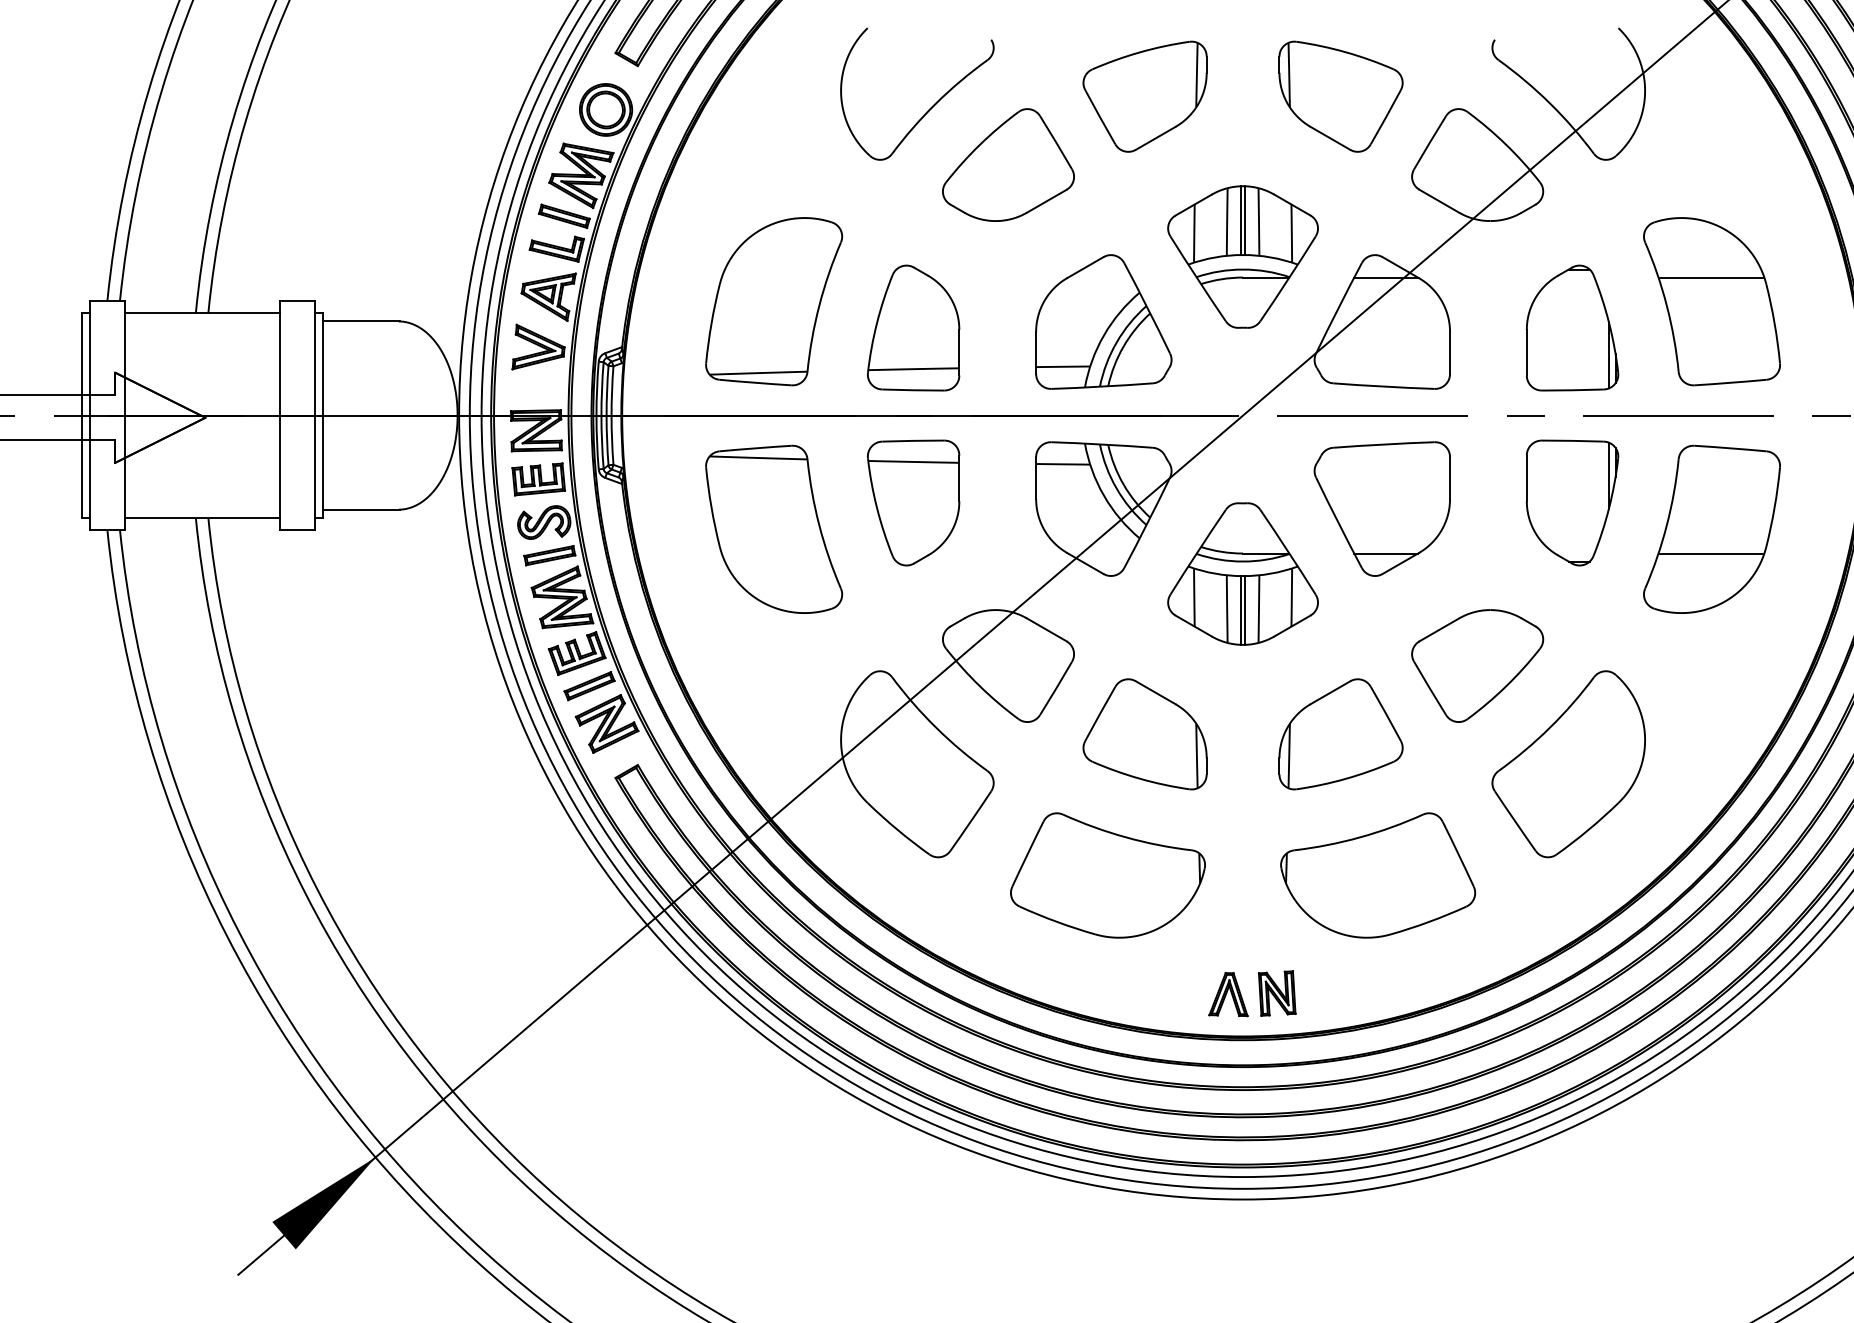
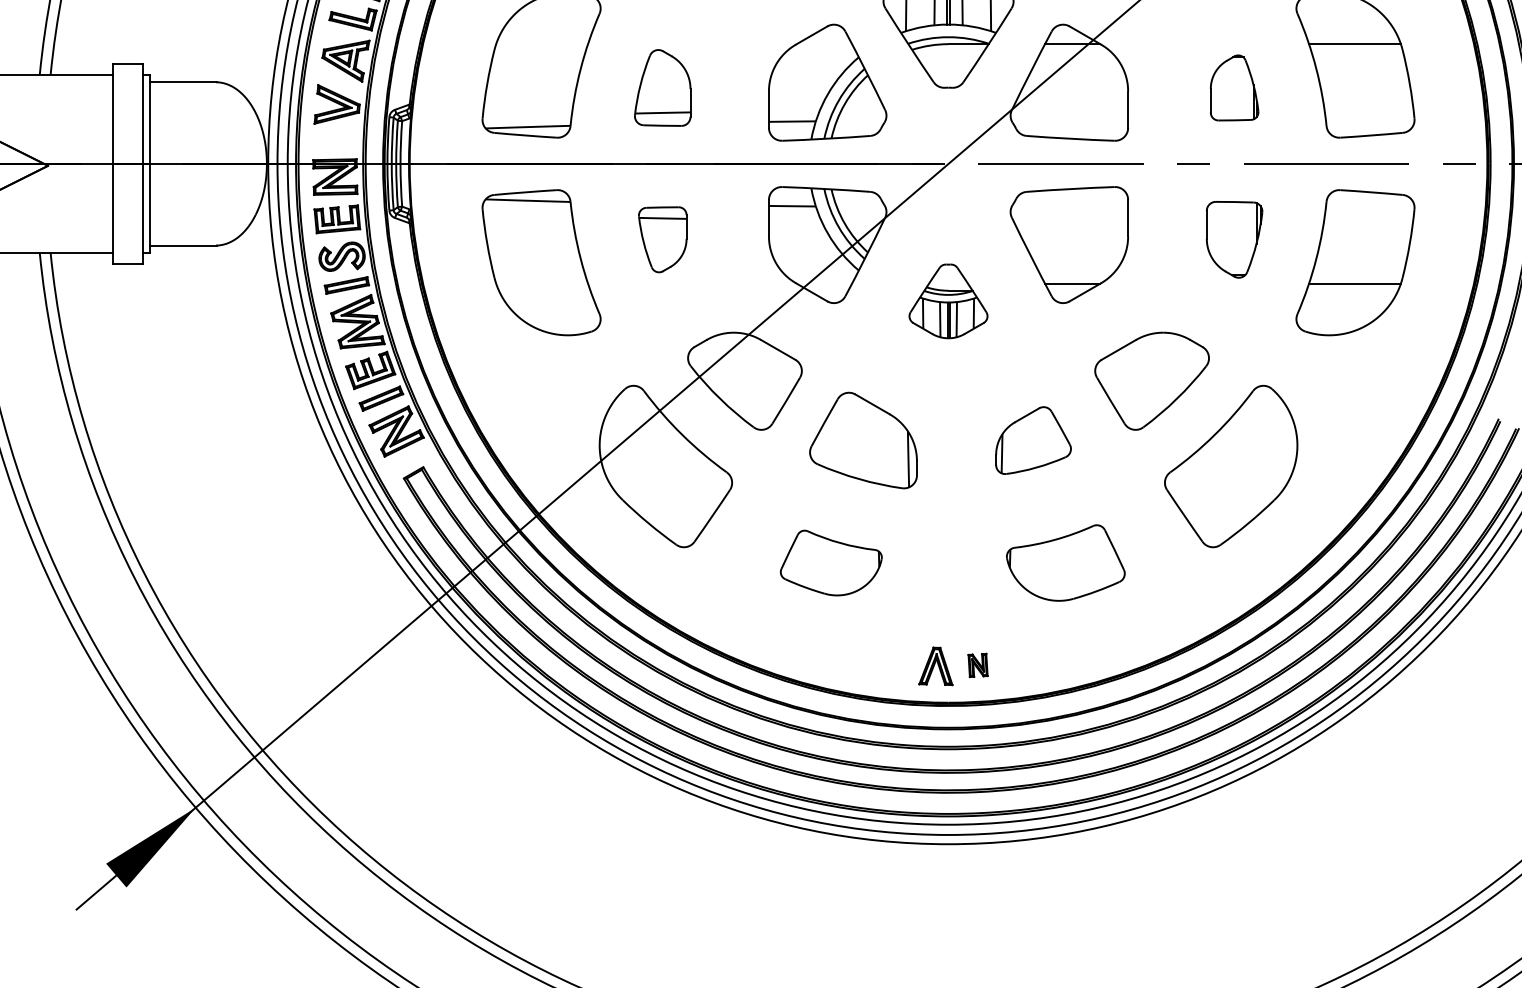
part: (913, 327) -> (662, 87), size x0.7
part: (1572, 327) -> (1234, 87), size x0.6
part: (913, 502) -> (662, 239), size x0.6
part: (1572, 502) -> (1234, 239), size x0.7
part: (1242, 573) -> (948, 300), size x0.6
part: (1340, 734) -> (1033, 440), size x0.7
part: (1107, 875) -> (830, 563), size x0.6
part: (1378, 875) -> (1066, 563), size x0.7
part: (1276, 993) -> (977, 665), size x0.6

